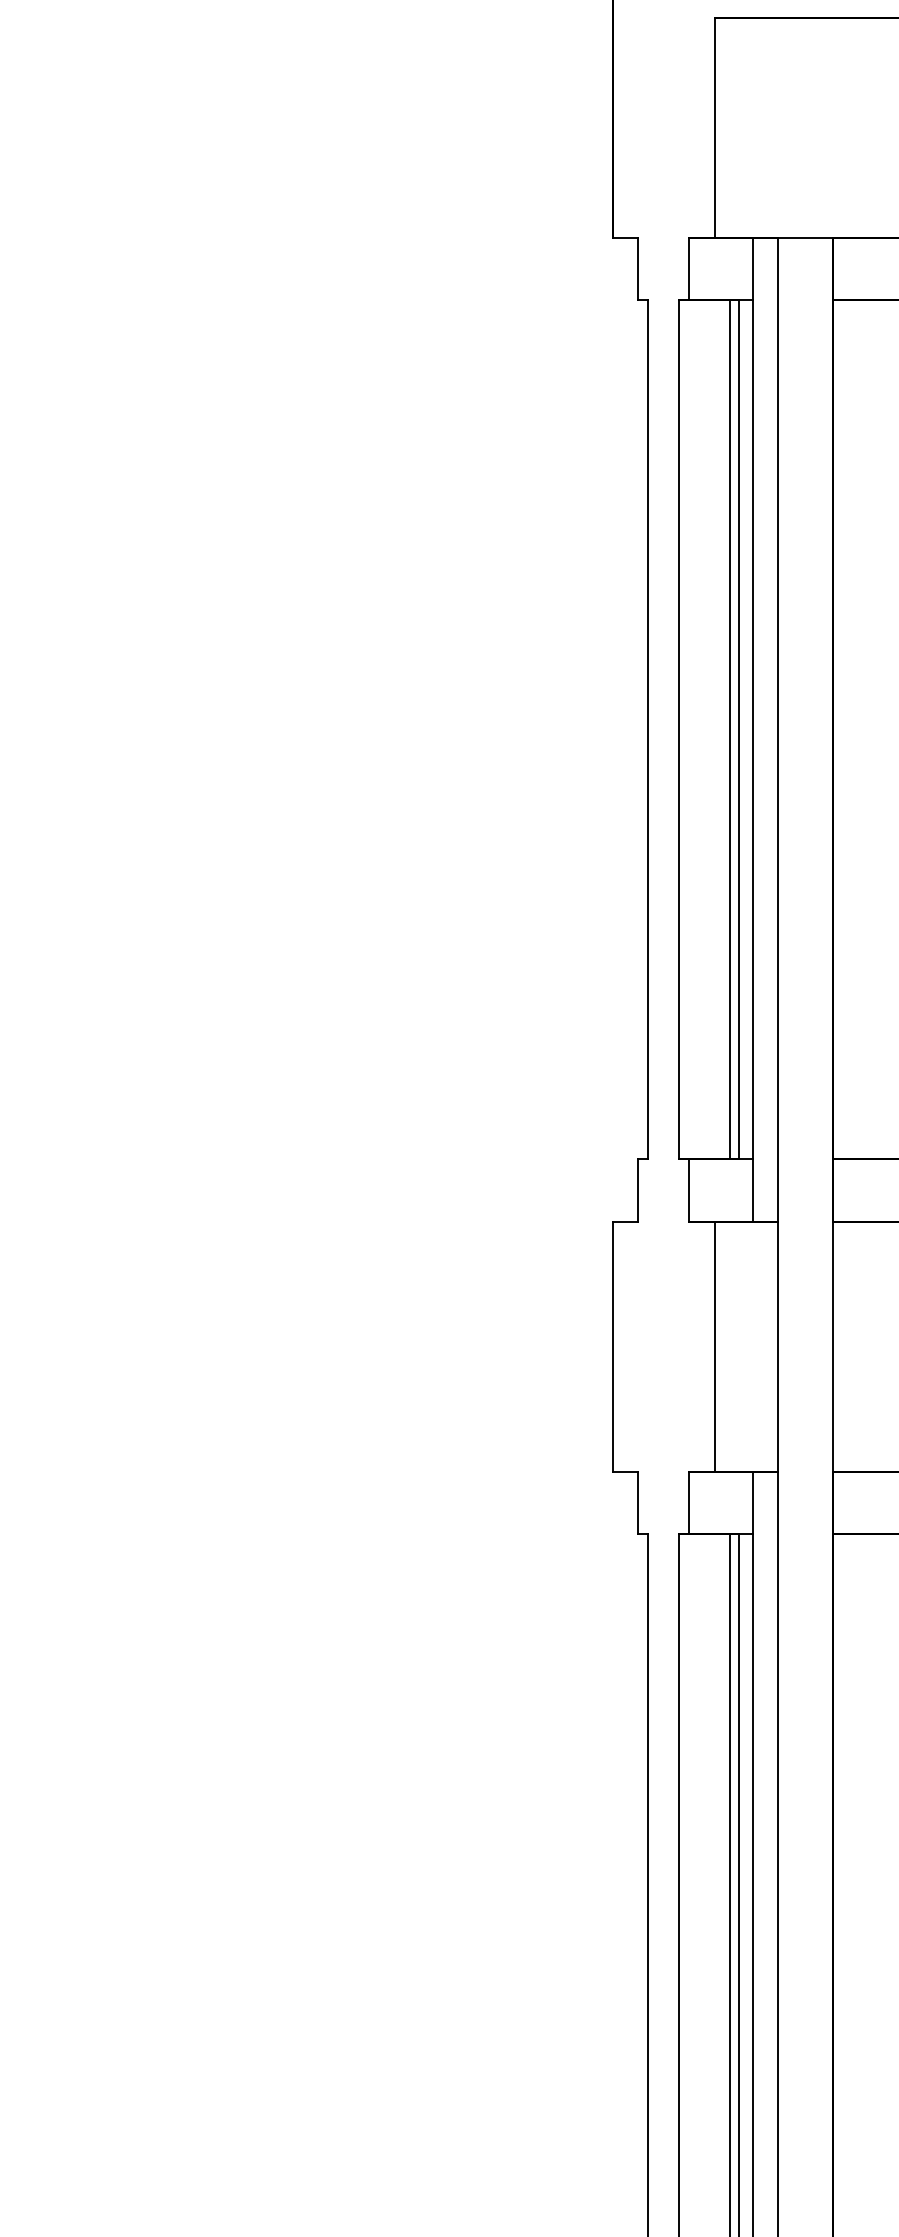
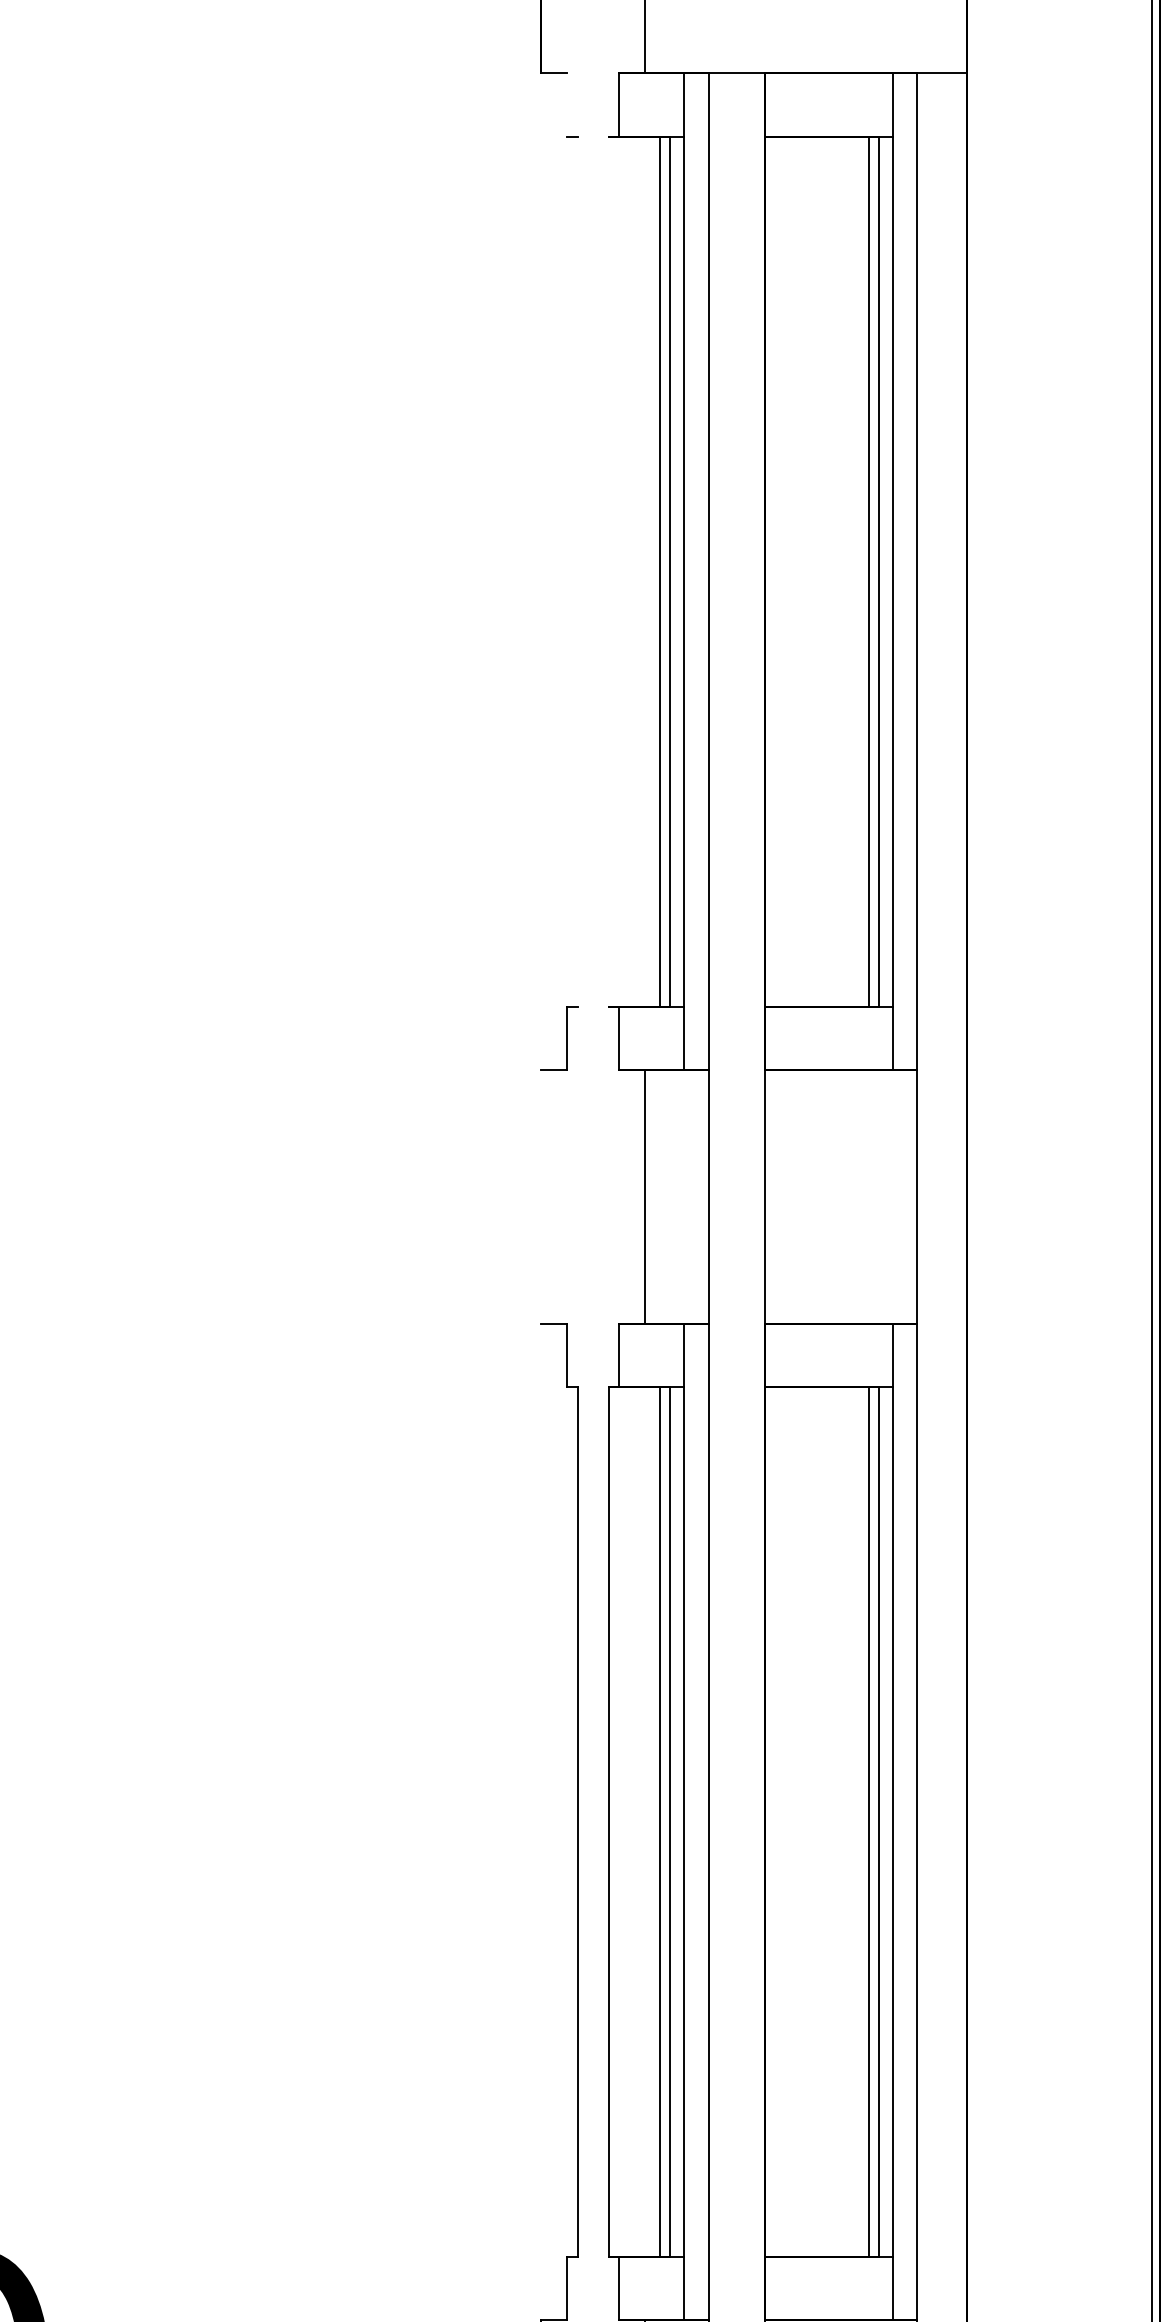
line: (638, 268) -> (567, 104), removed
line: (648, 729) -> (577, 571), removed
line: (678, 729) -> (608, 571), removed
line: (612, 1346) -> (541, 1196), removed

